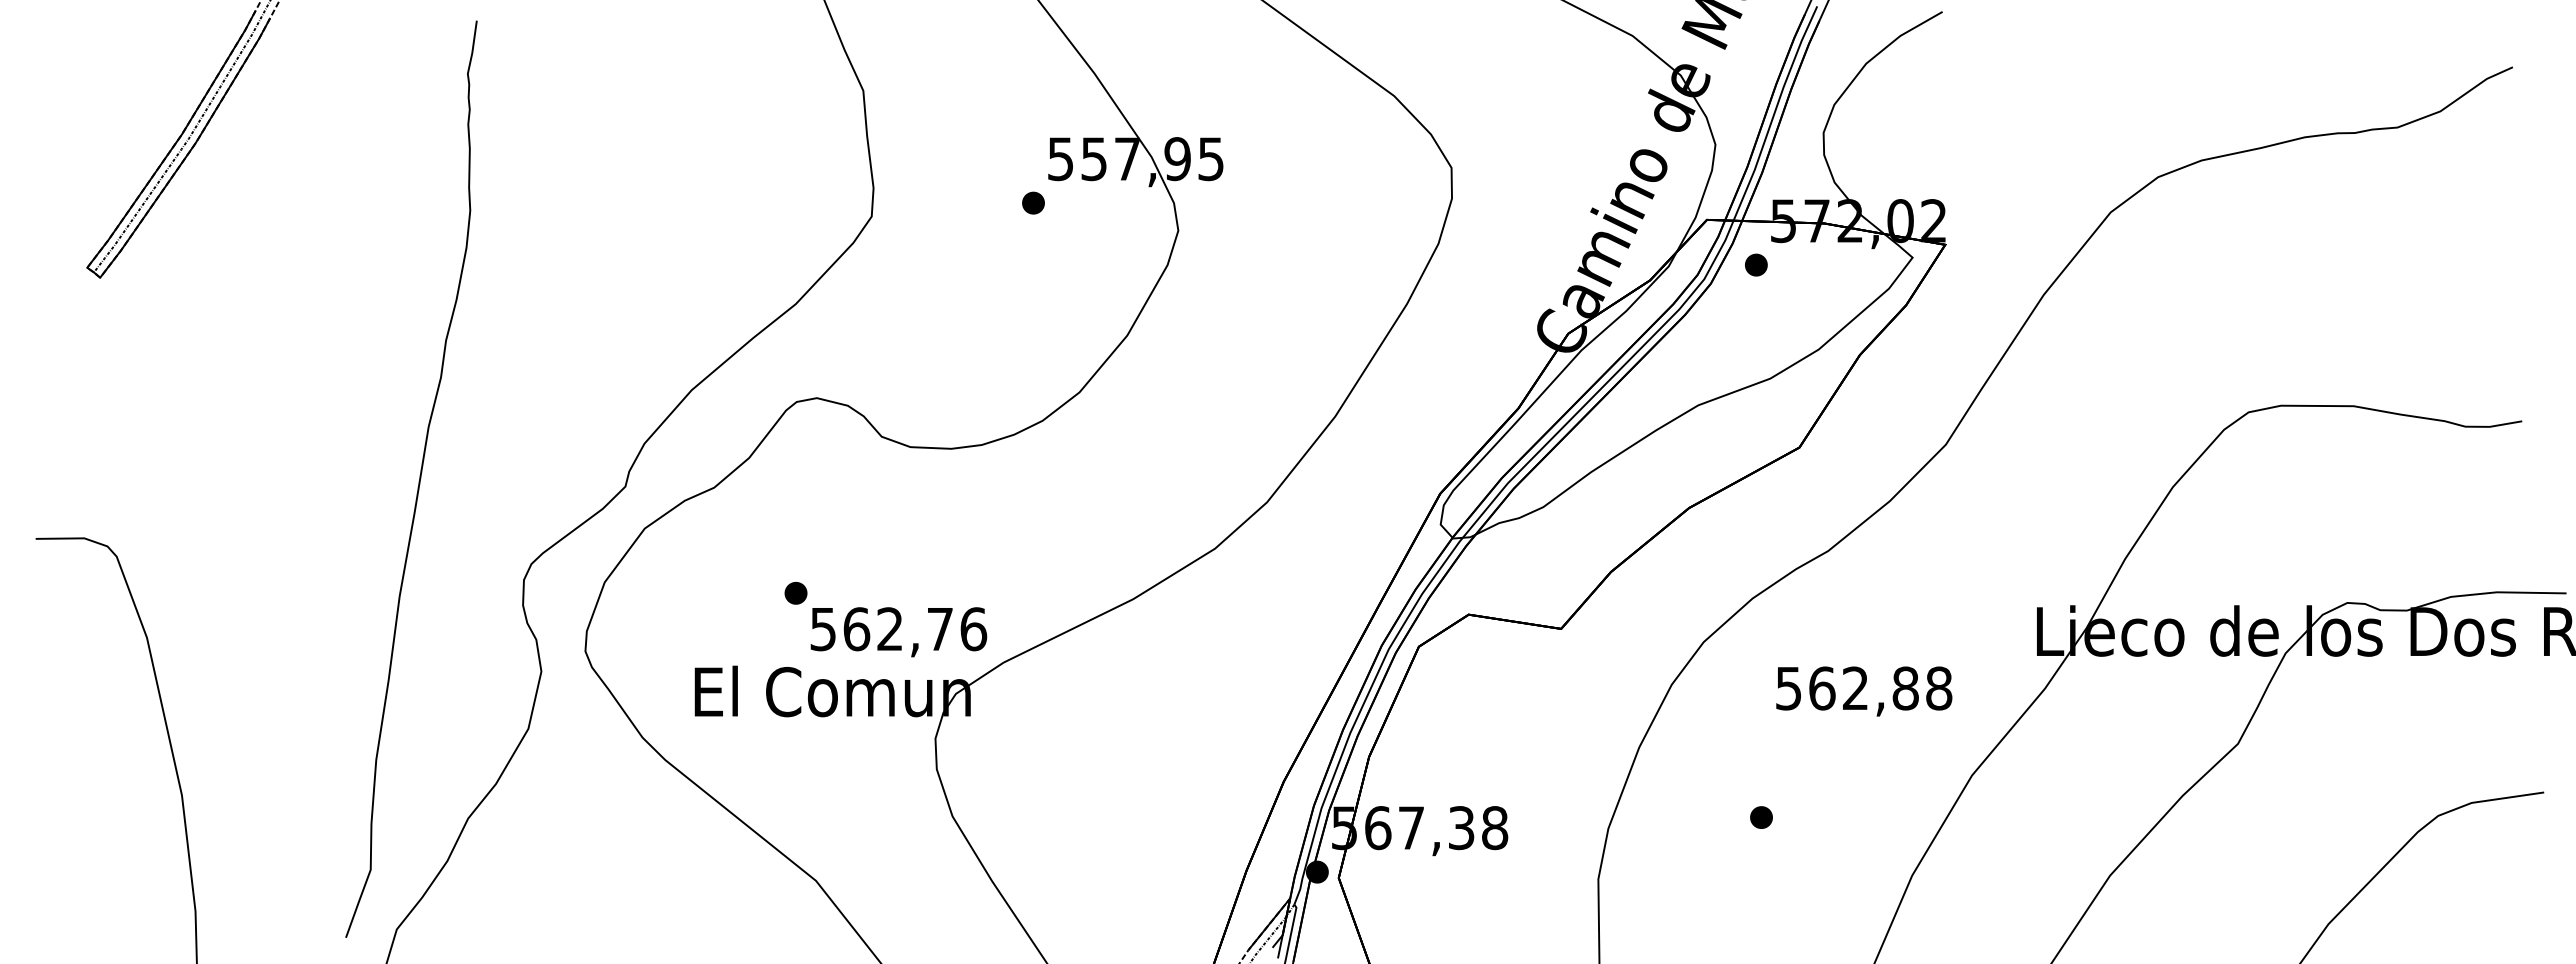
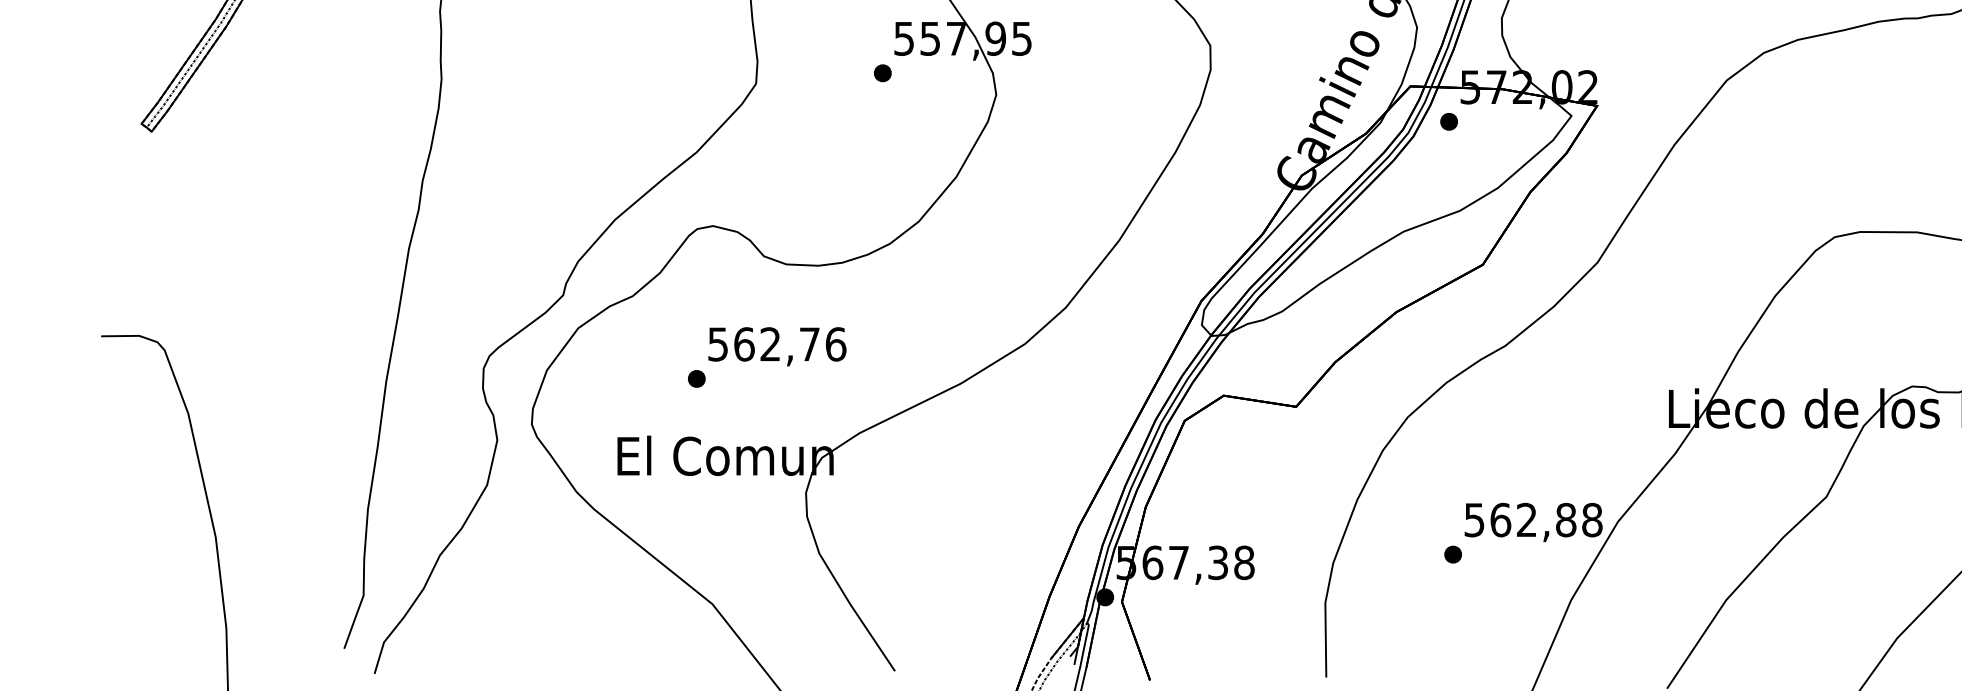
text: (898, 632) -> (777, 346), moved
text: (1864, 691) -> (1533, 522), moved

